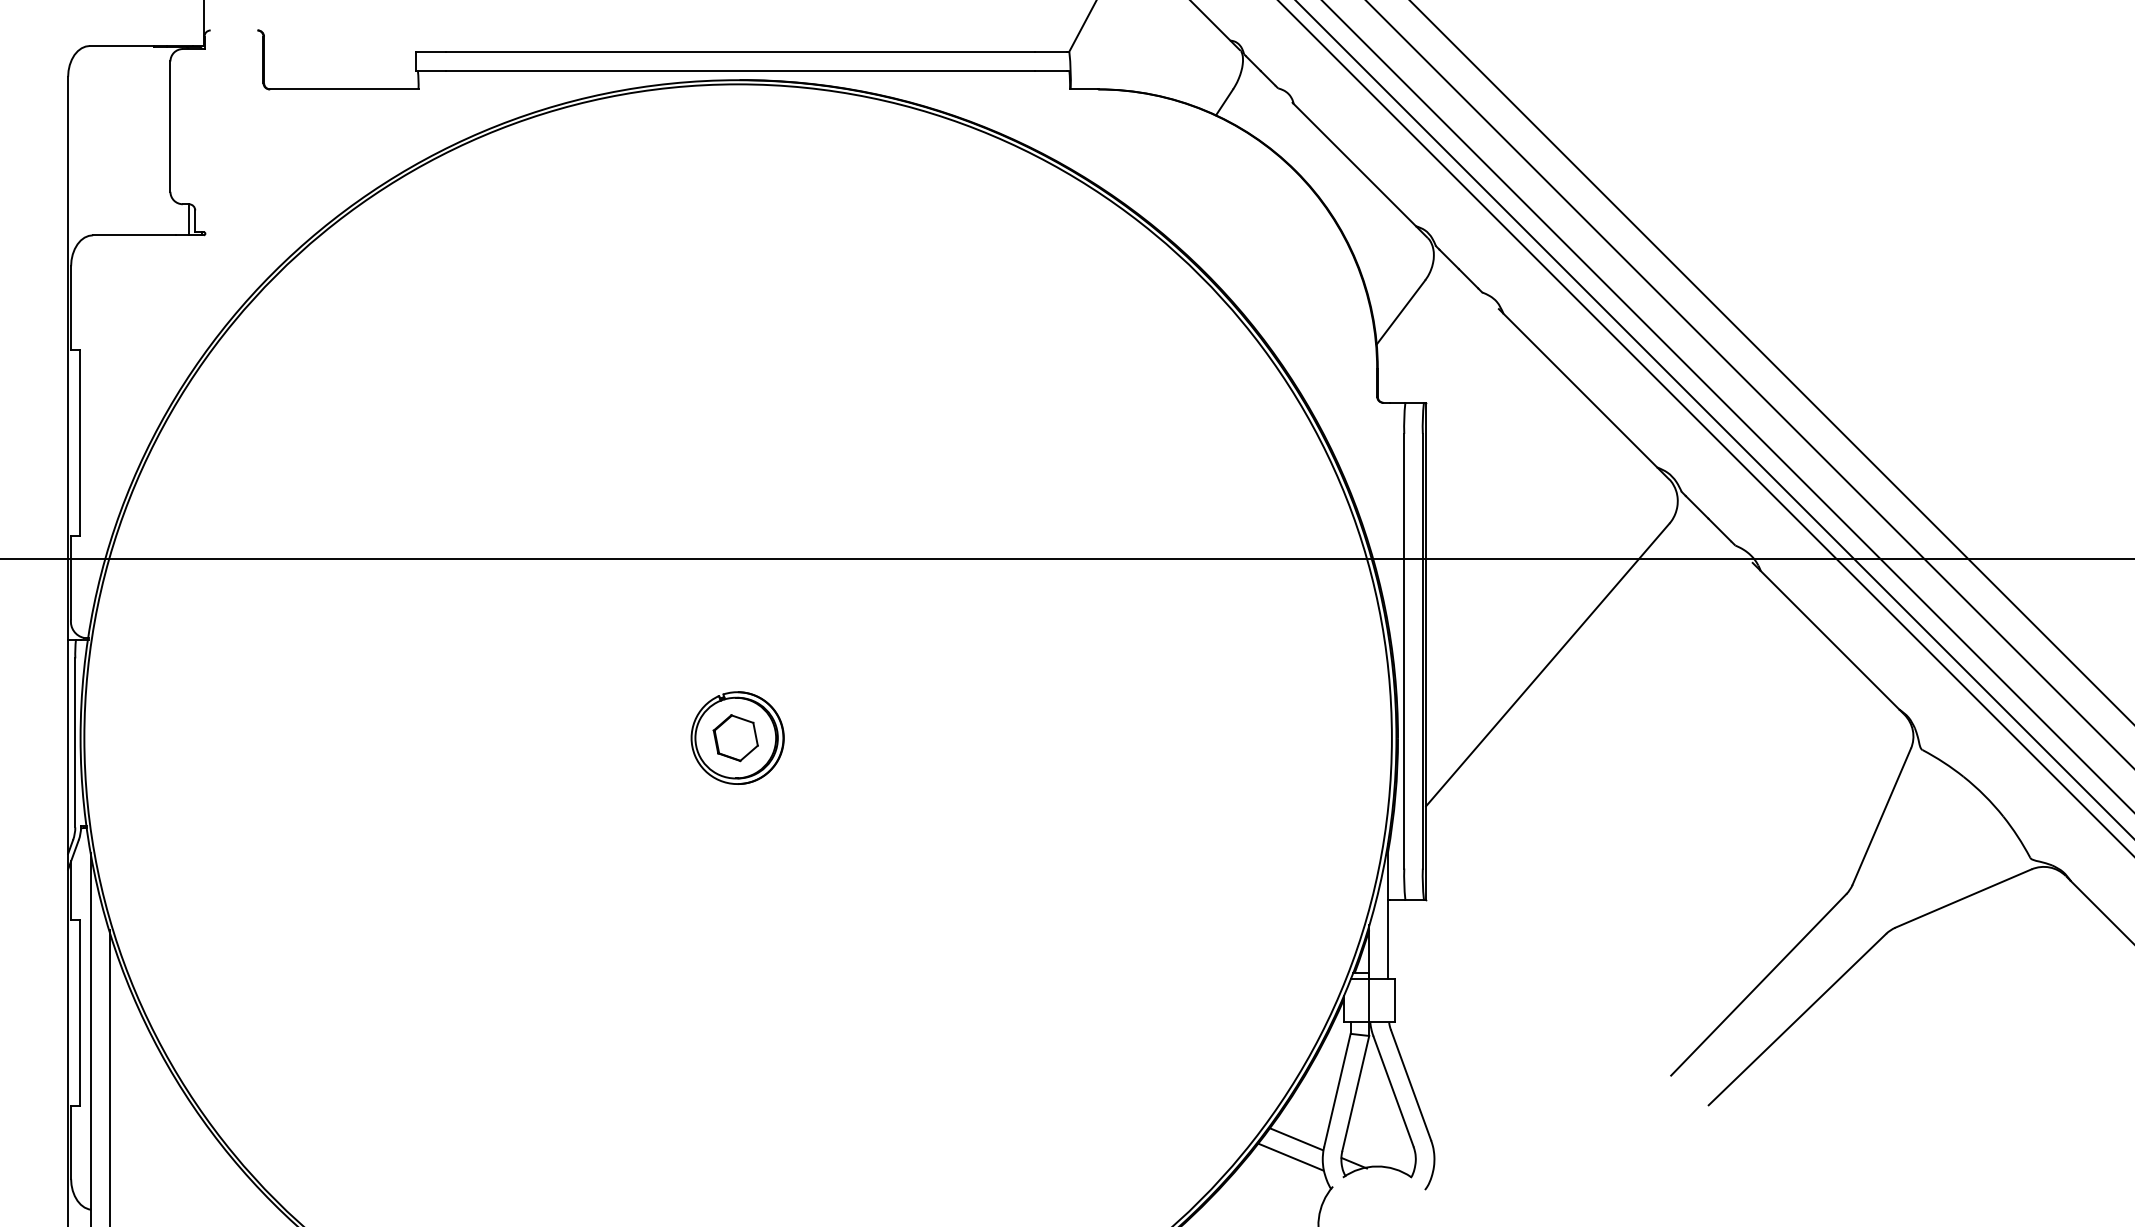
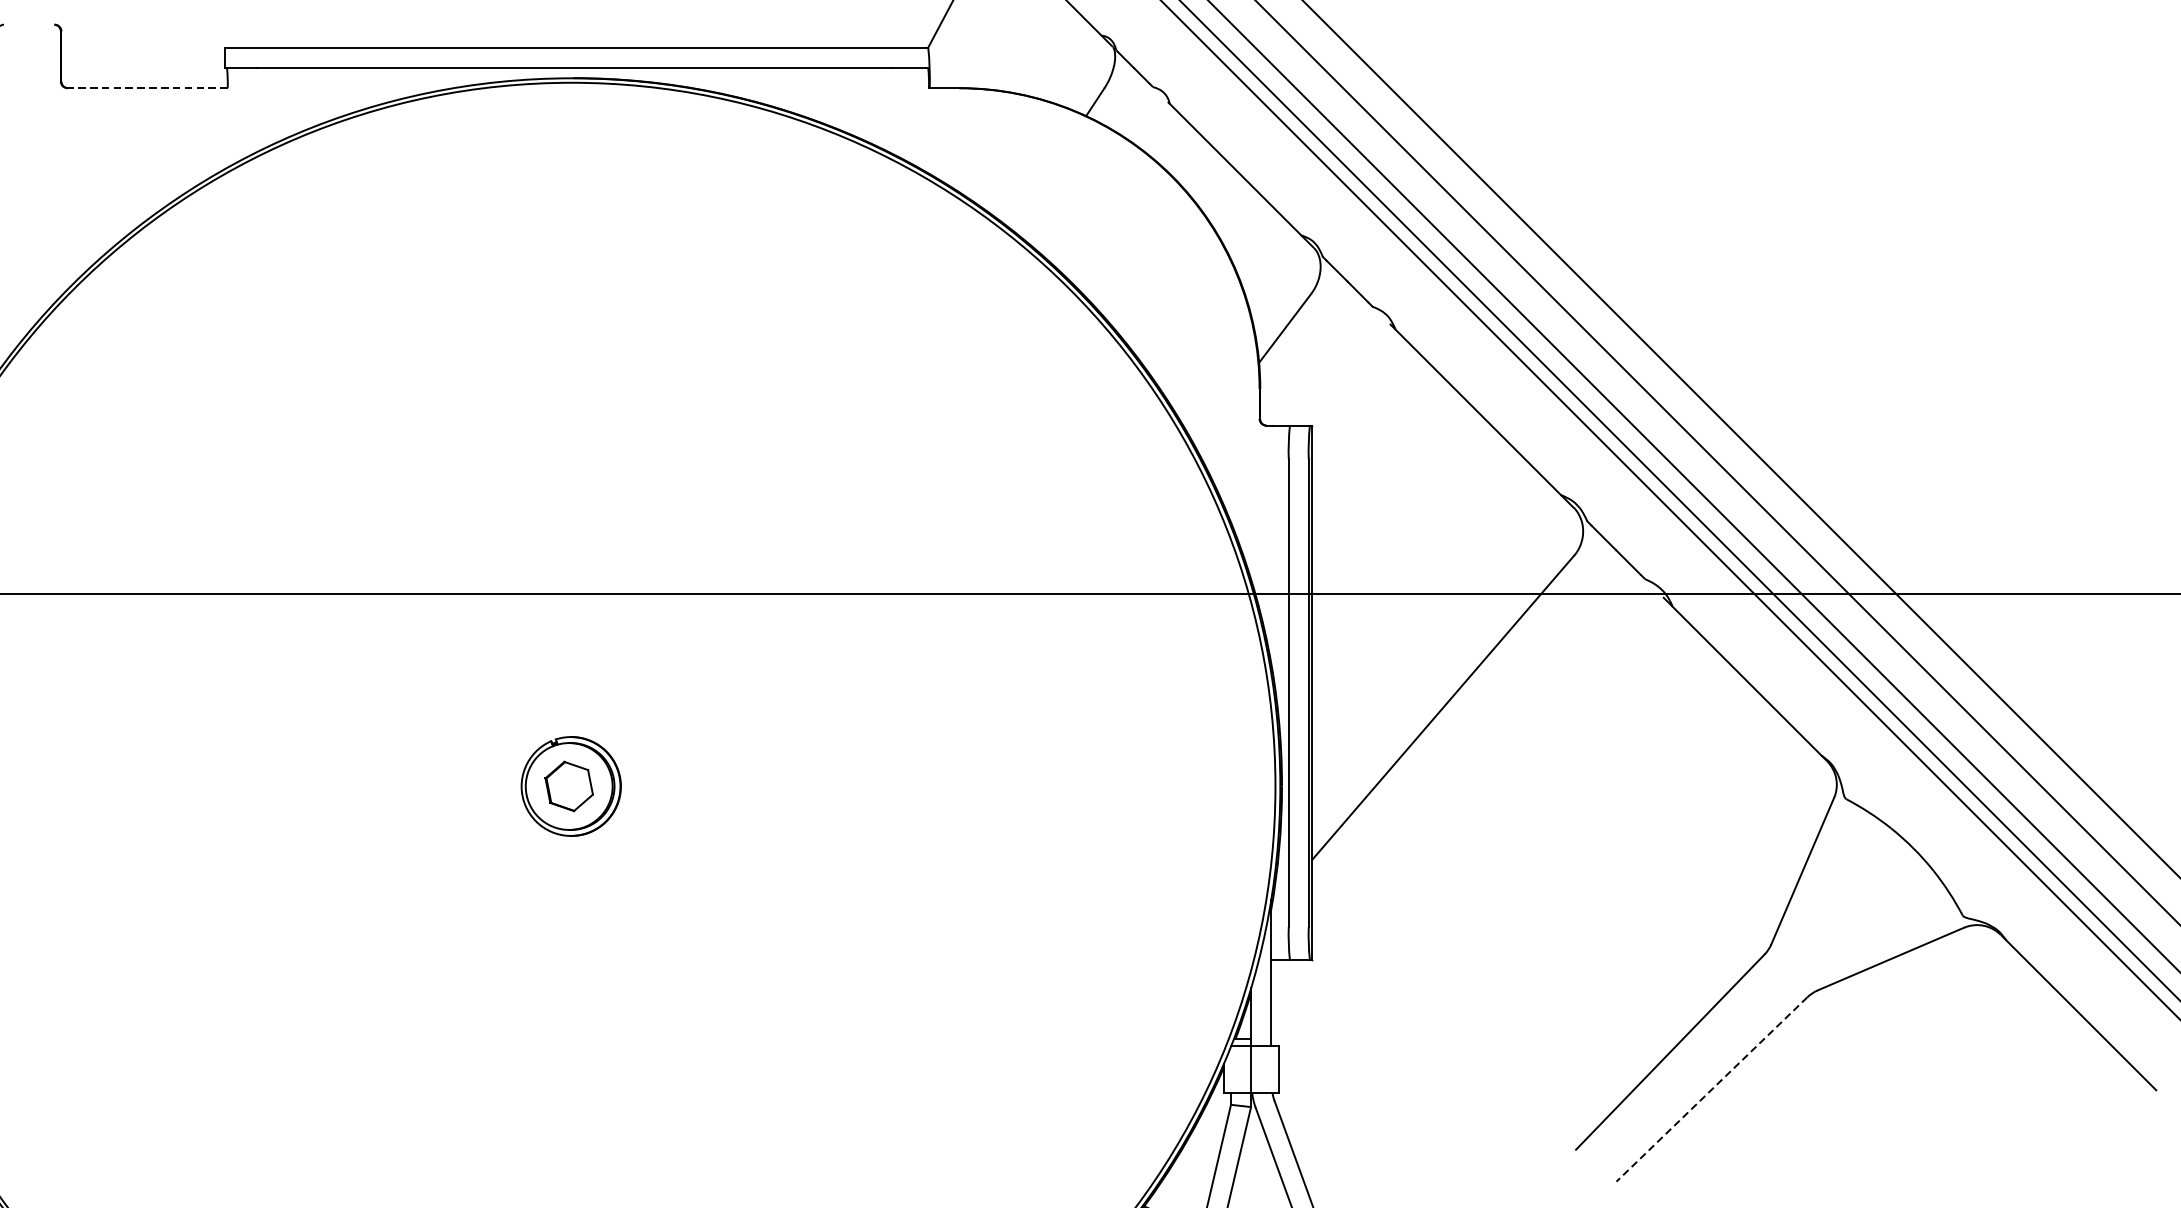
line: (343, 89) -> (146, 88), solid -> dashed
line: (1797, 1019) -> (1712, 1089), solid -> dashed

